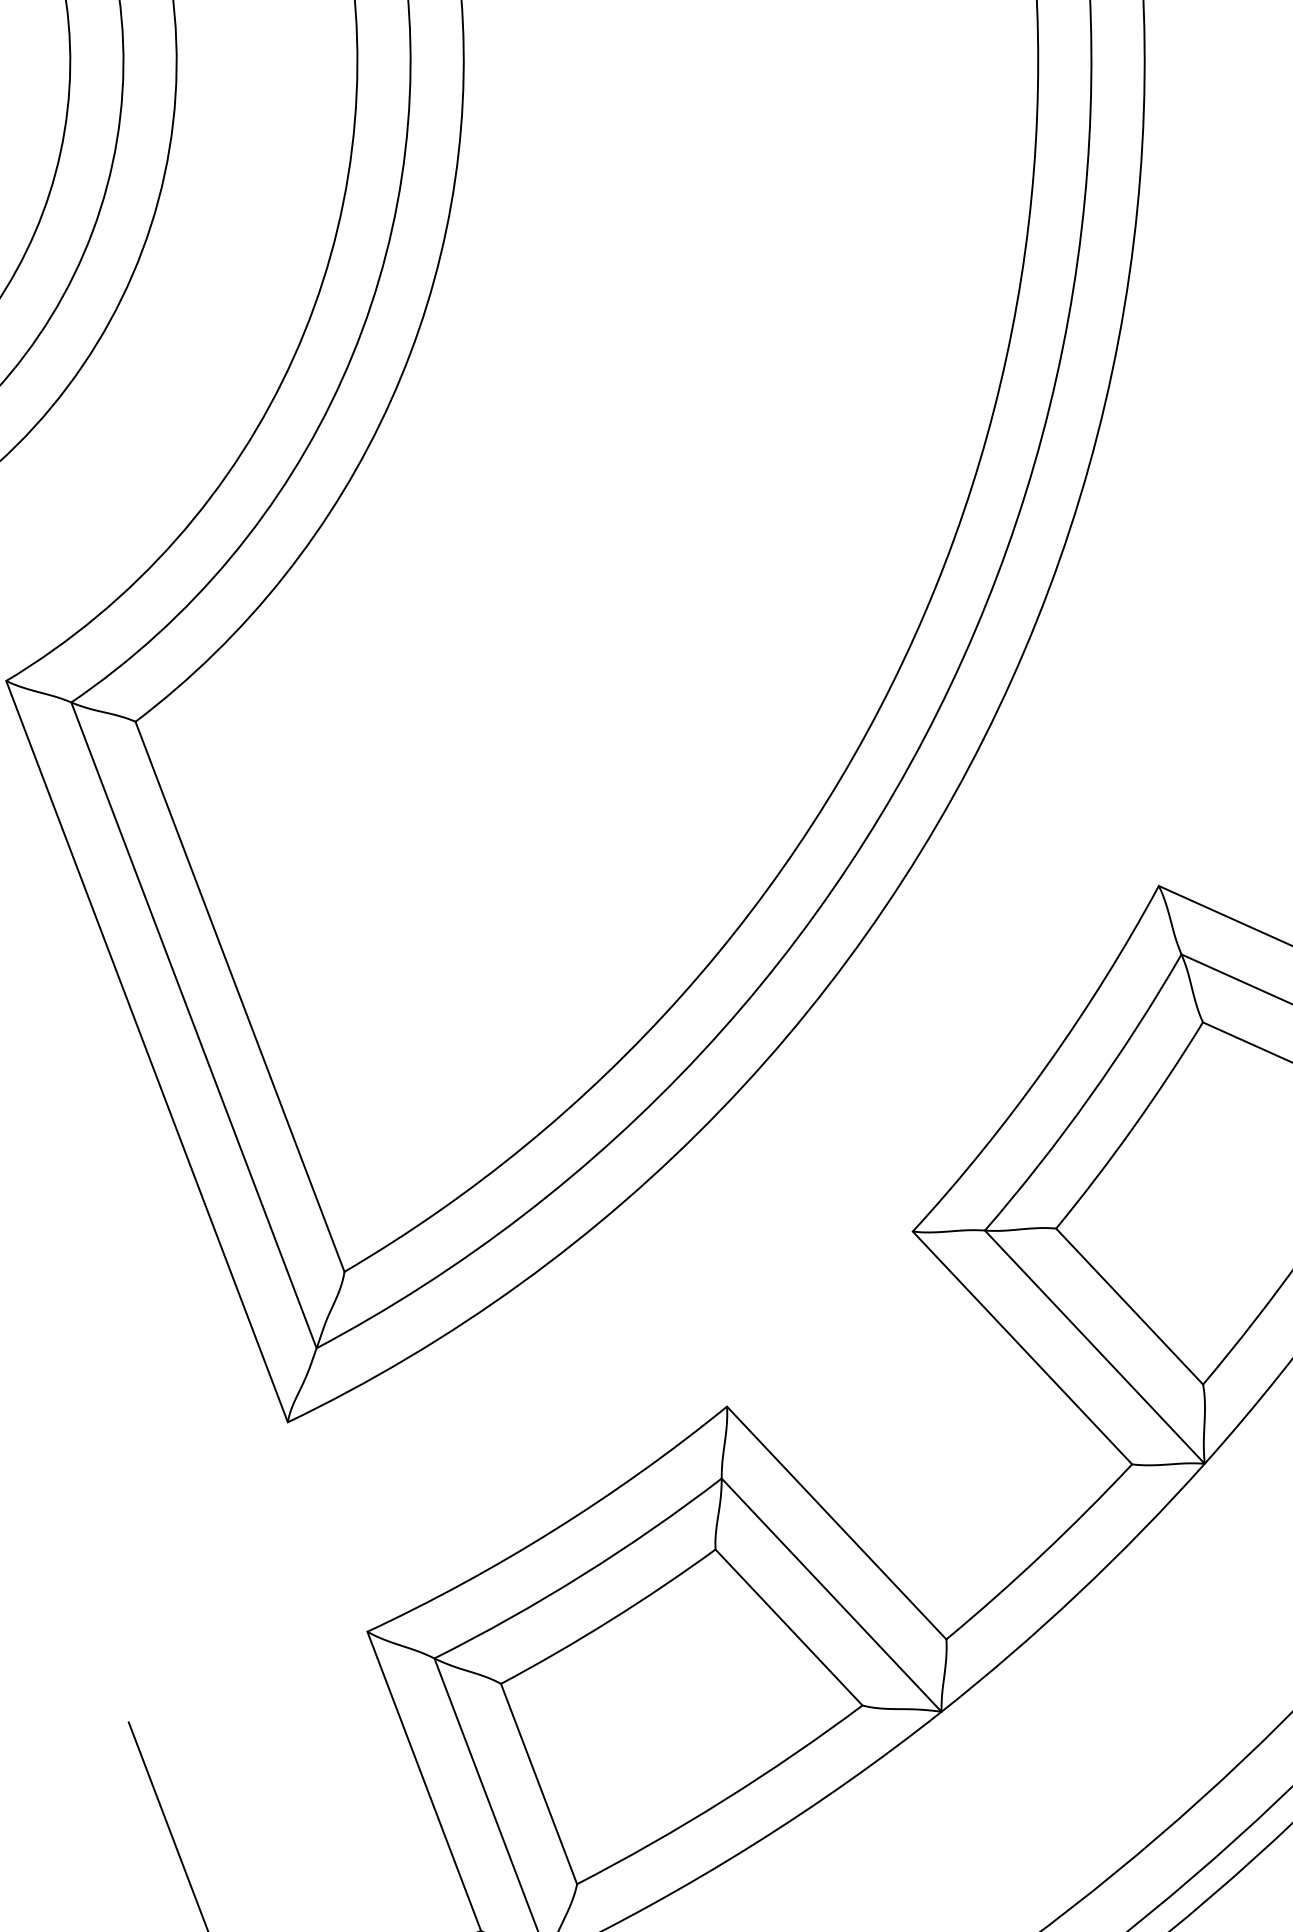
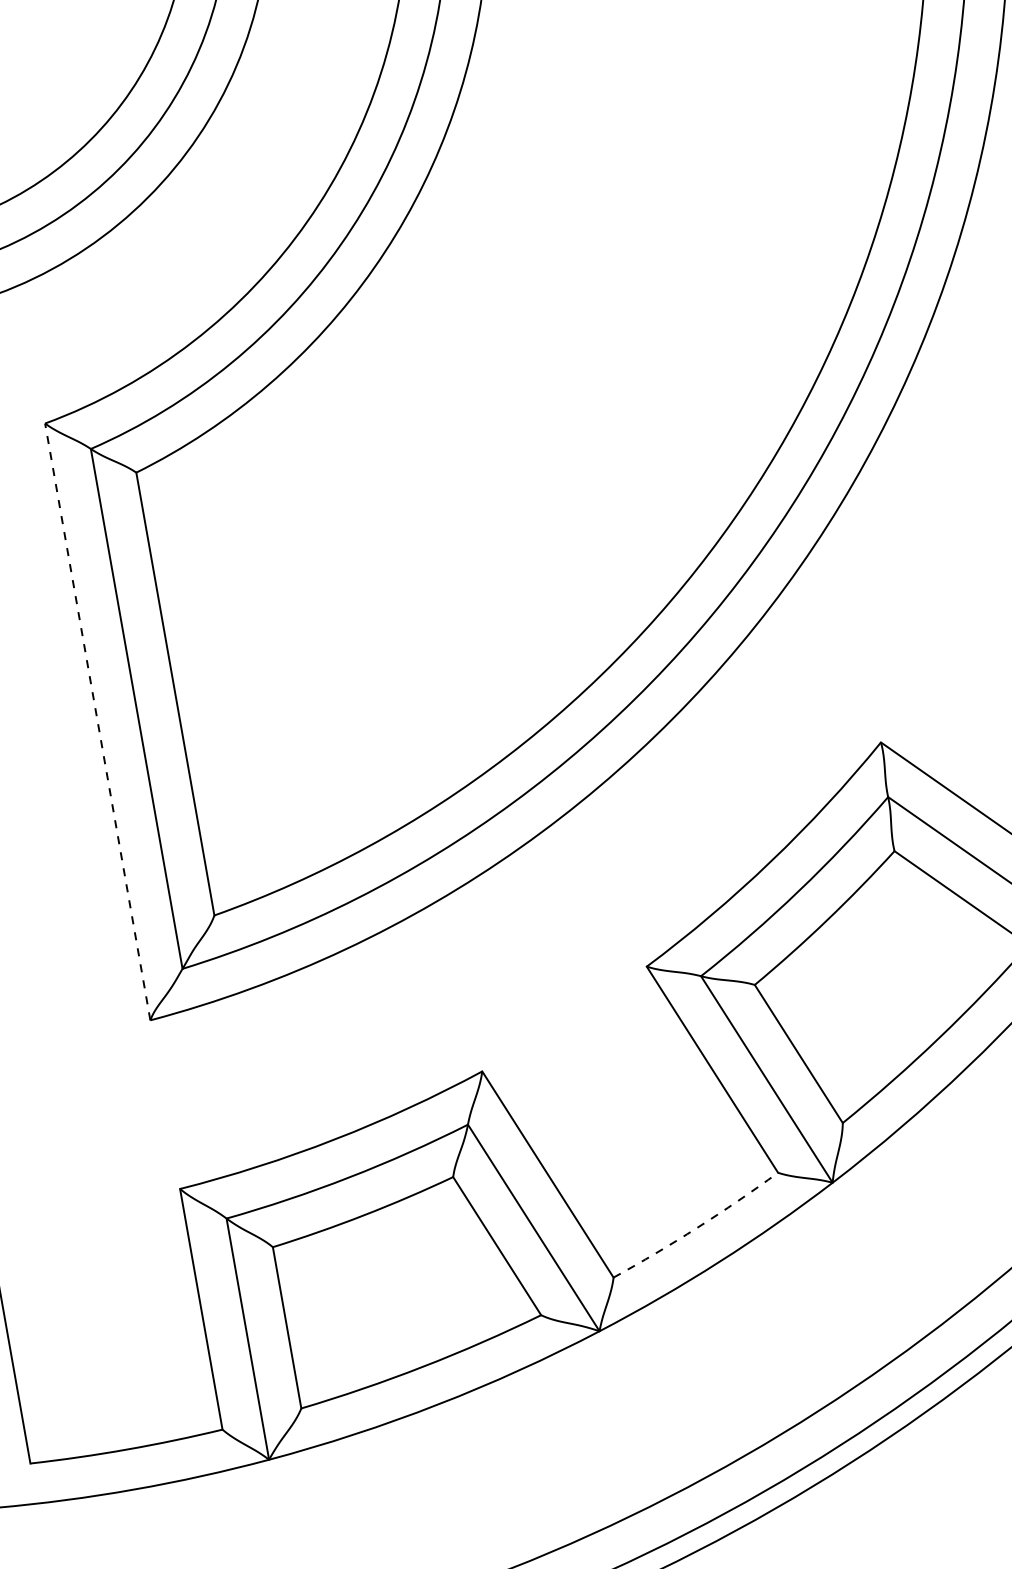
line: (146, 1051) -> (97, 721), solid -> dashed
arc: (1041, 1554) -> (697, 1227), solid -> dashed

